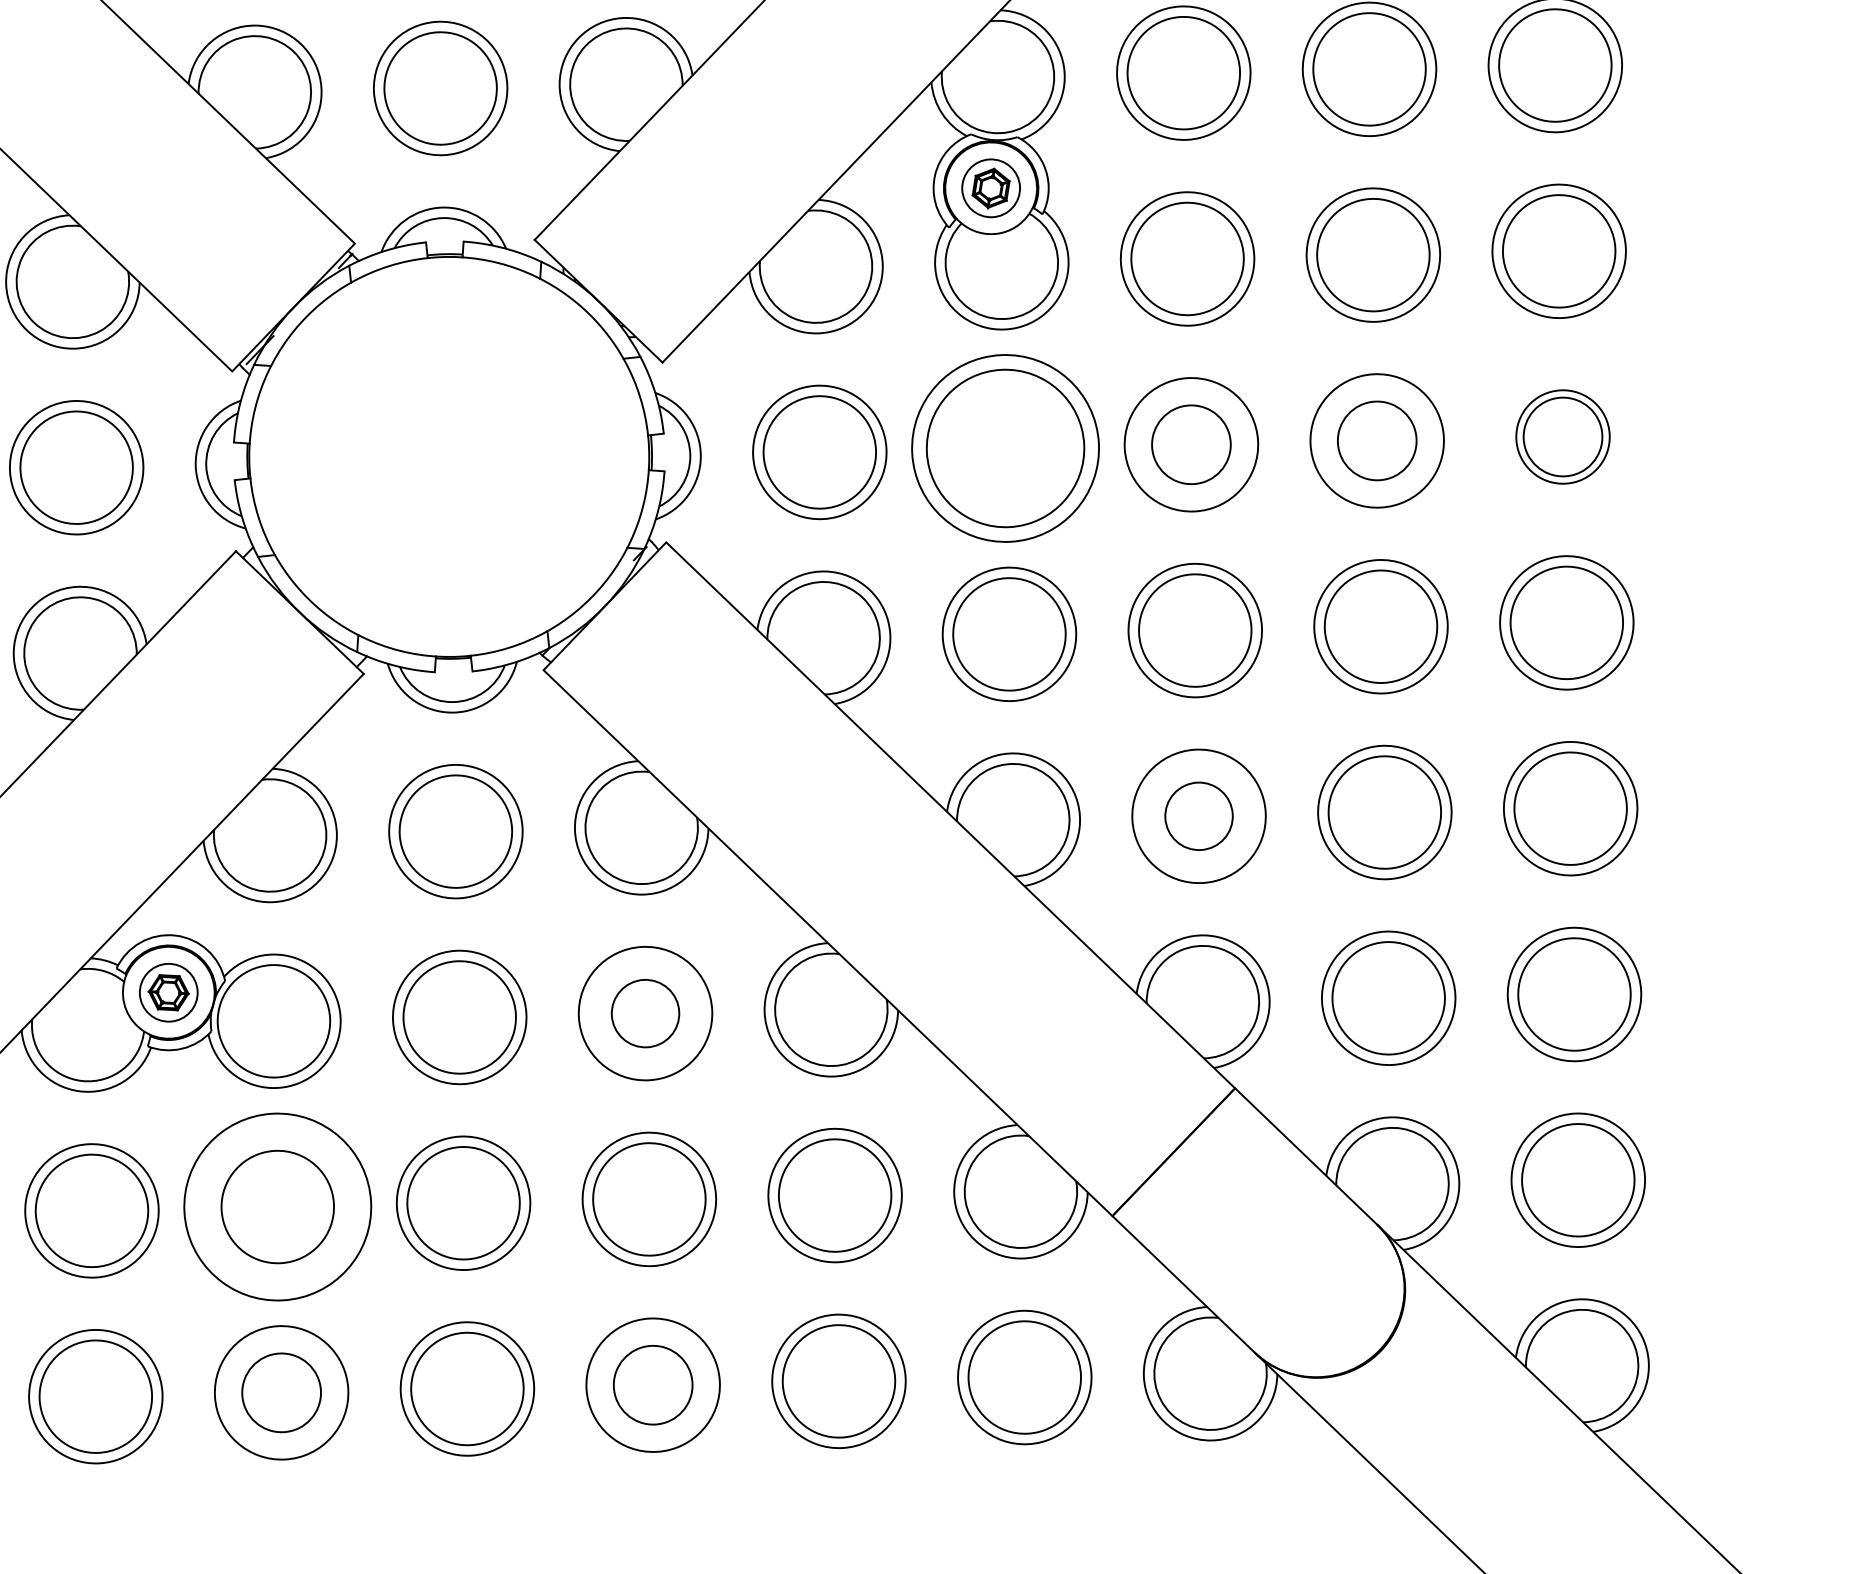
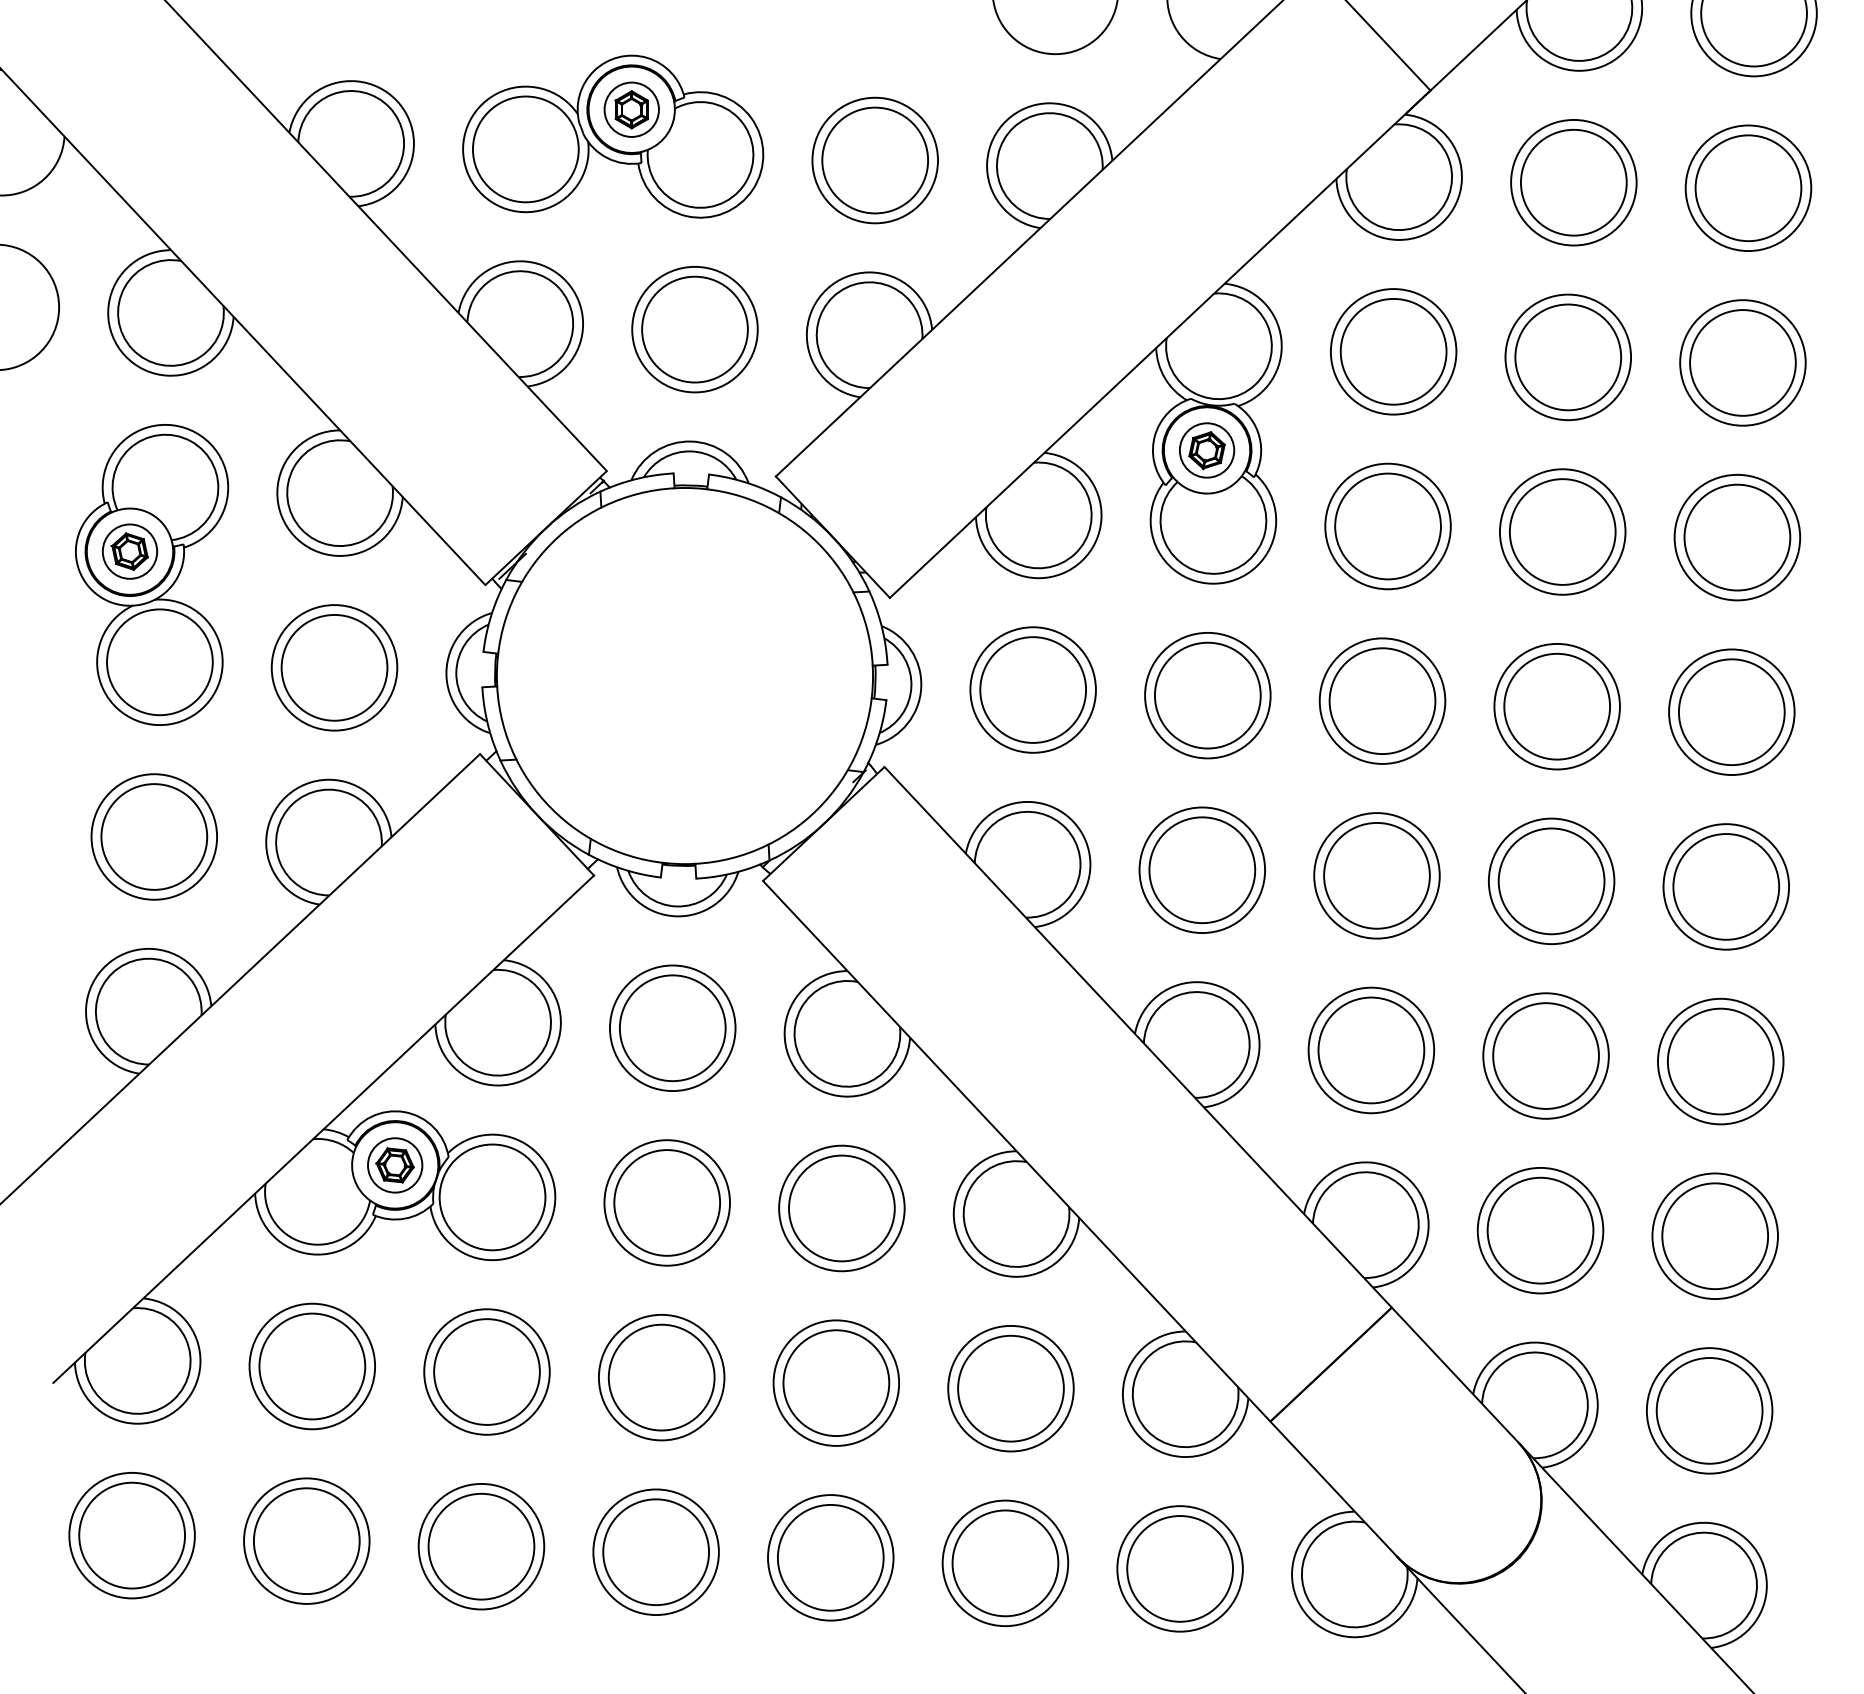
part: (1562, 436) -> (1731, 711), size x1.43
circle: (1377, 440) -> (1557, 706), size x1.43
circle: (1191, 445) -> (1382, 701), size x1.43
part: (1005, 448) -> (1207, 695), size x0.71
circle: (1199, 816) -> (1371, 1050), size x1.67
circle: (645, 1013) -> (841, 1208), size x1.67
circle: (277, 1206) -> (486, 1371), size x0.71
circle: (652, 1384) -> (830, 1557), size x1.43
circle: (281, 1392) -> (481, 1546), size x1.43

